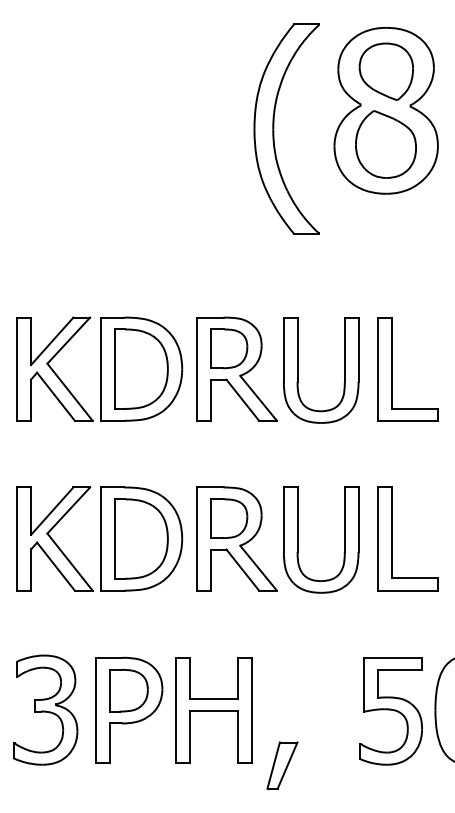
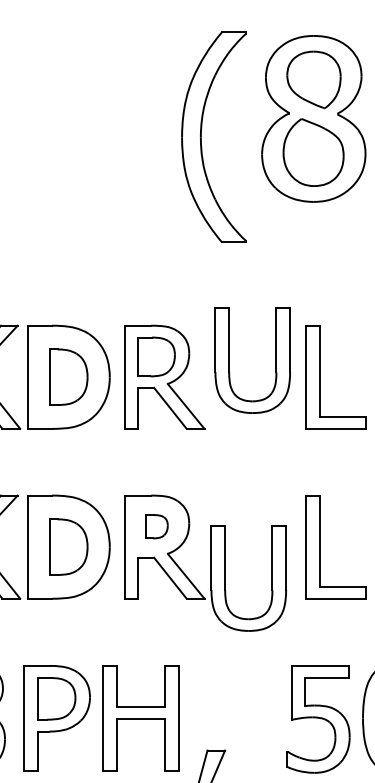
part: (141, 368) -> (69, 376), size x0.7
part: (298, 370) -> (230, 360), moved
part: (229, 518) -> (157, 526), size x0.6
part: (141, 538) -> (69, 546), size x0.7
part: (298, 539) -> (226, 577), moved

